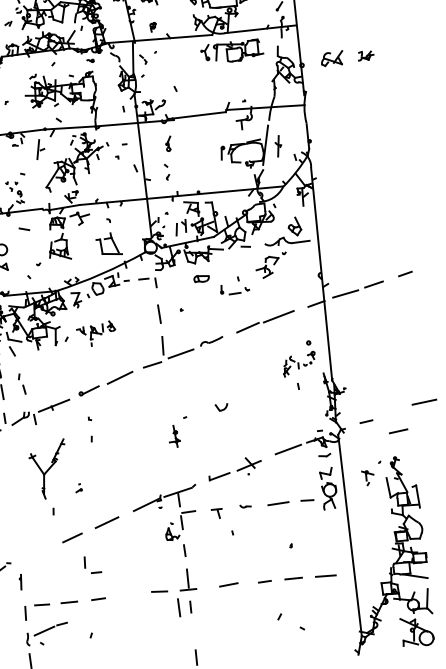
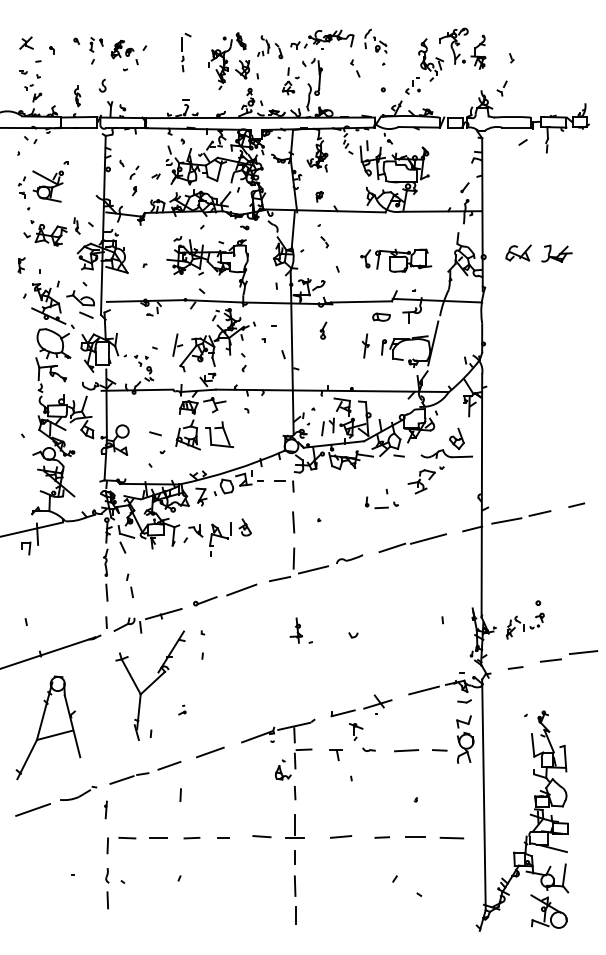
part: (232, 51) -> (396, 260), moved
part: (365, 55) -> (556, 253), size x1.67
part: (143, 59) -> (324, 242), moved
part: (278, 145) -> (365, 345), moved
part: (40, 148) -> (177, 344), moved
part: (166, 172) -> (243, 362), moved
line: (24, 229) -> (155, 433), moved
part: (108, 244) -> (219, 434), moved
part: (201, 278) -> (381, 316), moved
part: (95, 333) -> (219, 537), size x1.43
part: (298, 358) -> (525, 619), moved
part: (221, 407) -> (353, 635), size x0.62
line: (398, 431) -> (550, 660), moved
part: (174, 436) -> (296, 630), moved
part: (48, 469) -> (150, 685), size x1.67
part: (368, 477) -> (356, 731), moved
line: (96, 572) -> (223, 837), moved
line: (179, 607) -> (295, 885), moved
part: (50, 629) -> (129, 778), moved

